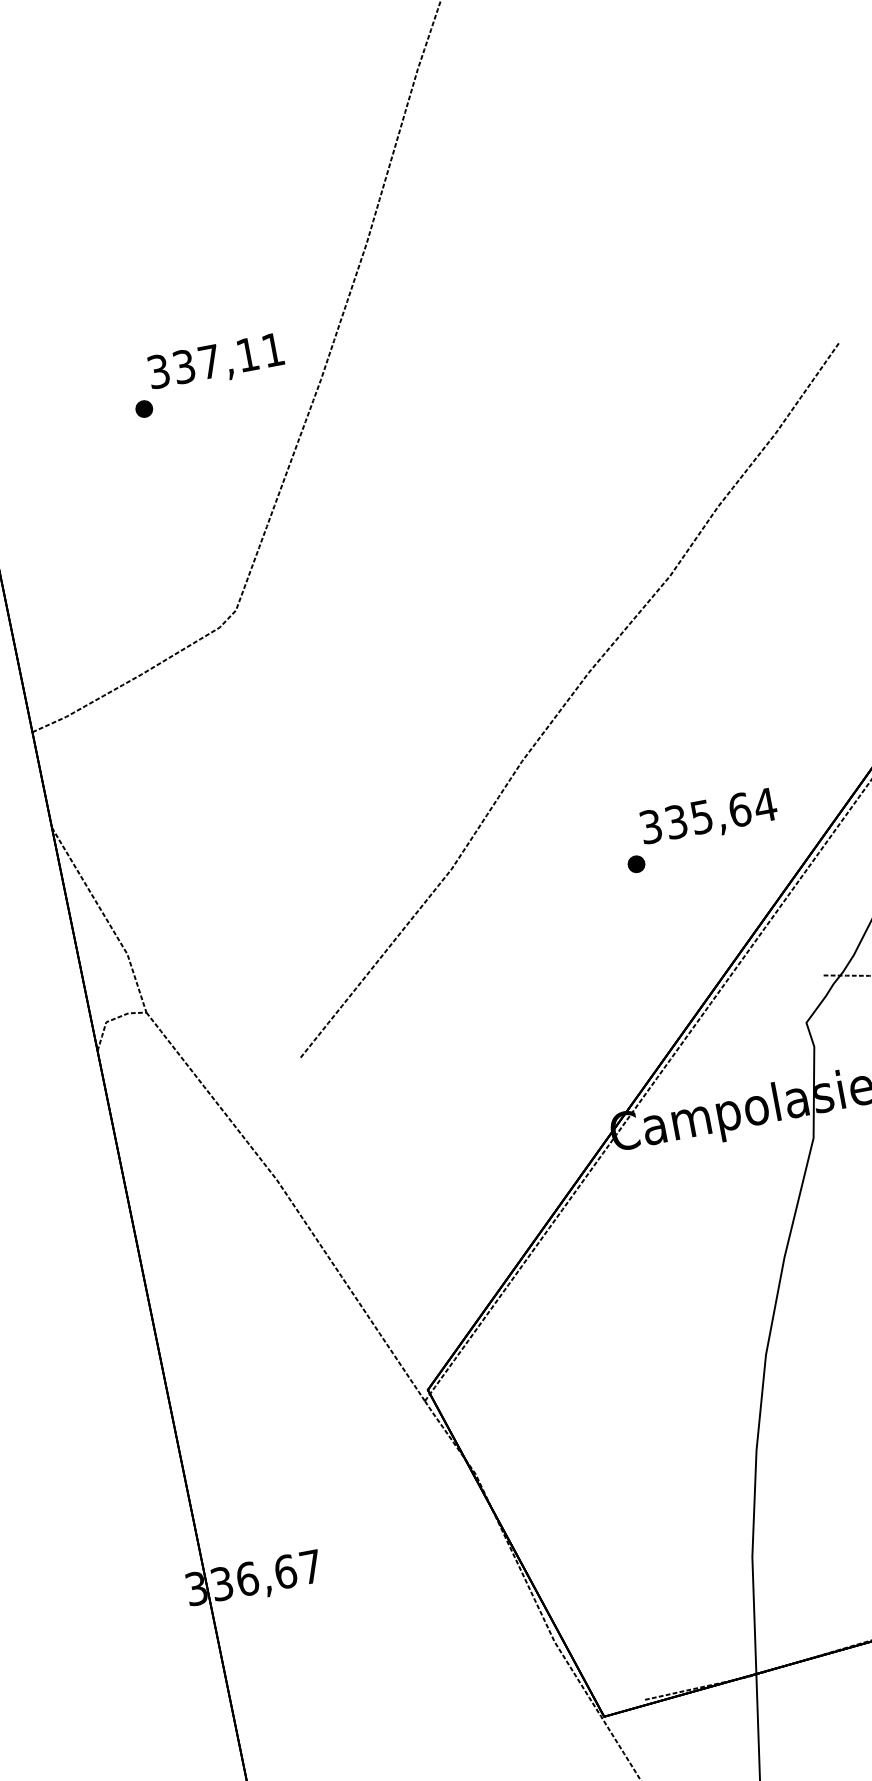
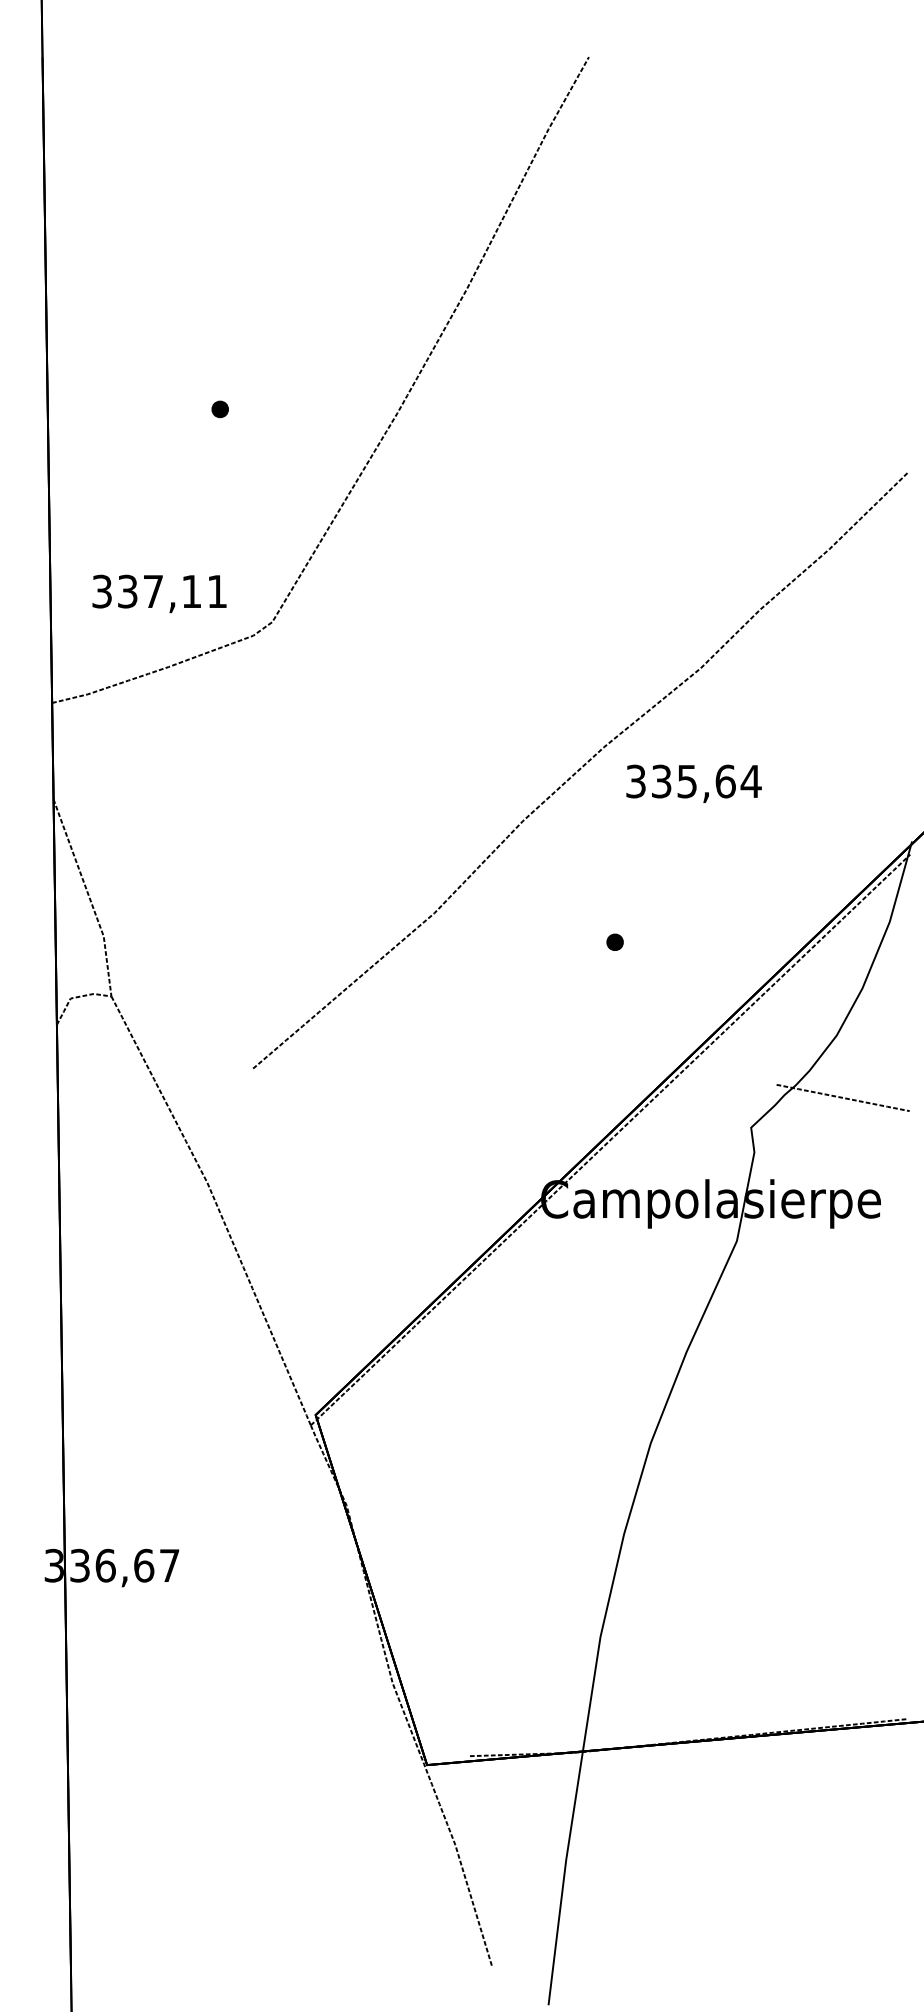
text: (216, 362) -> (159, 593), moved
text: (708, 817) -> (693, 783), moved

